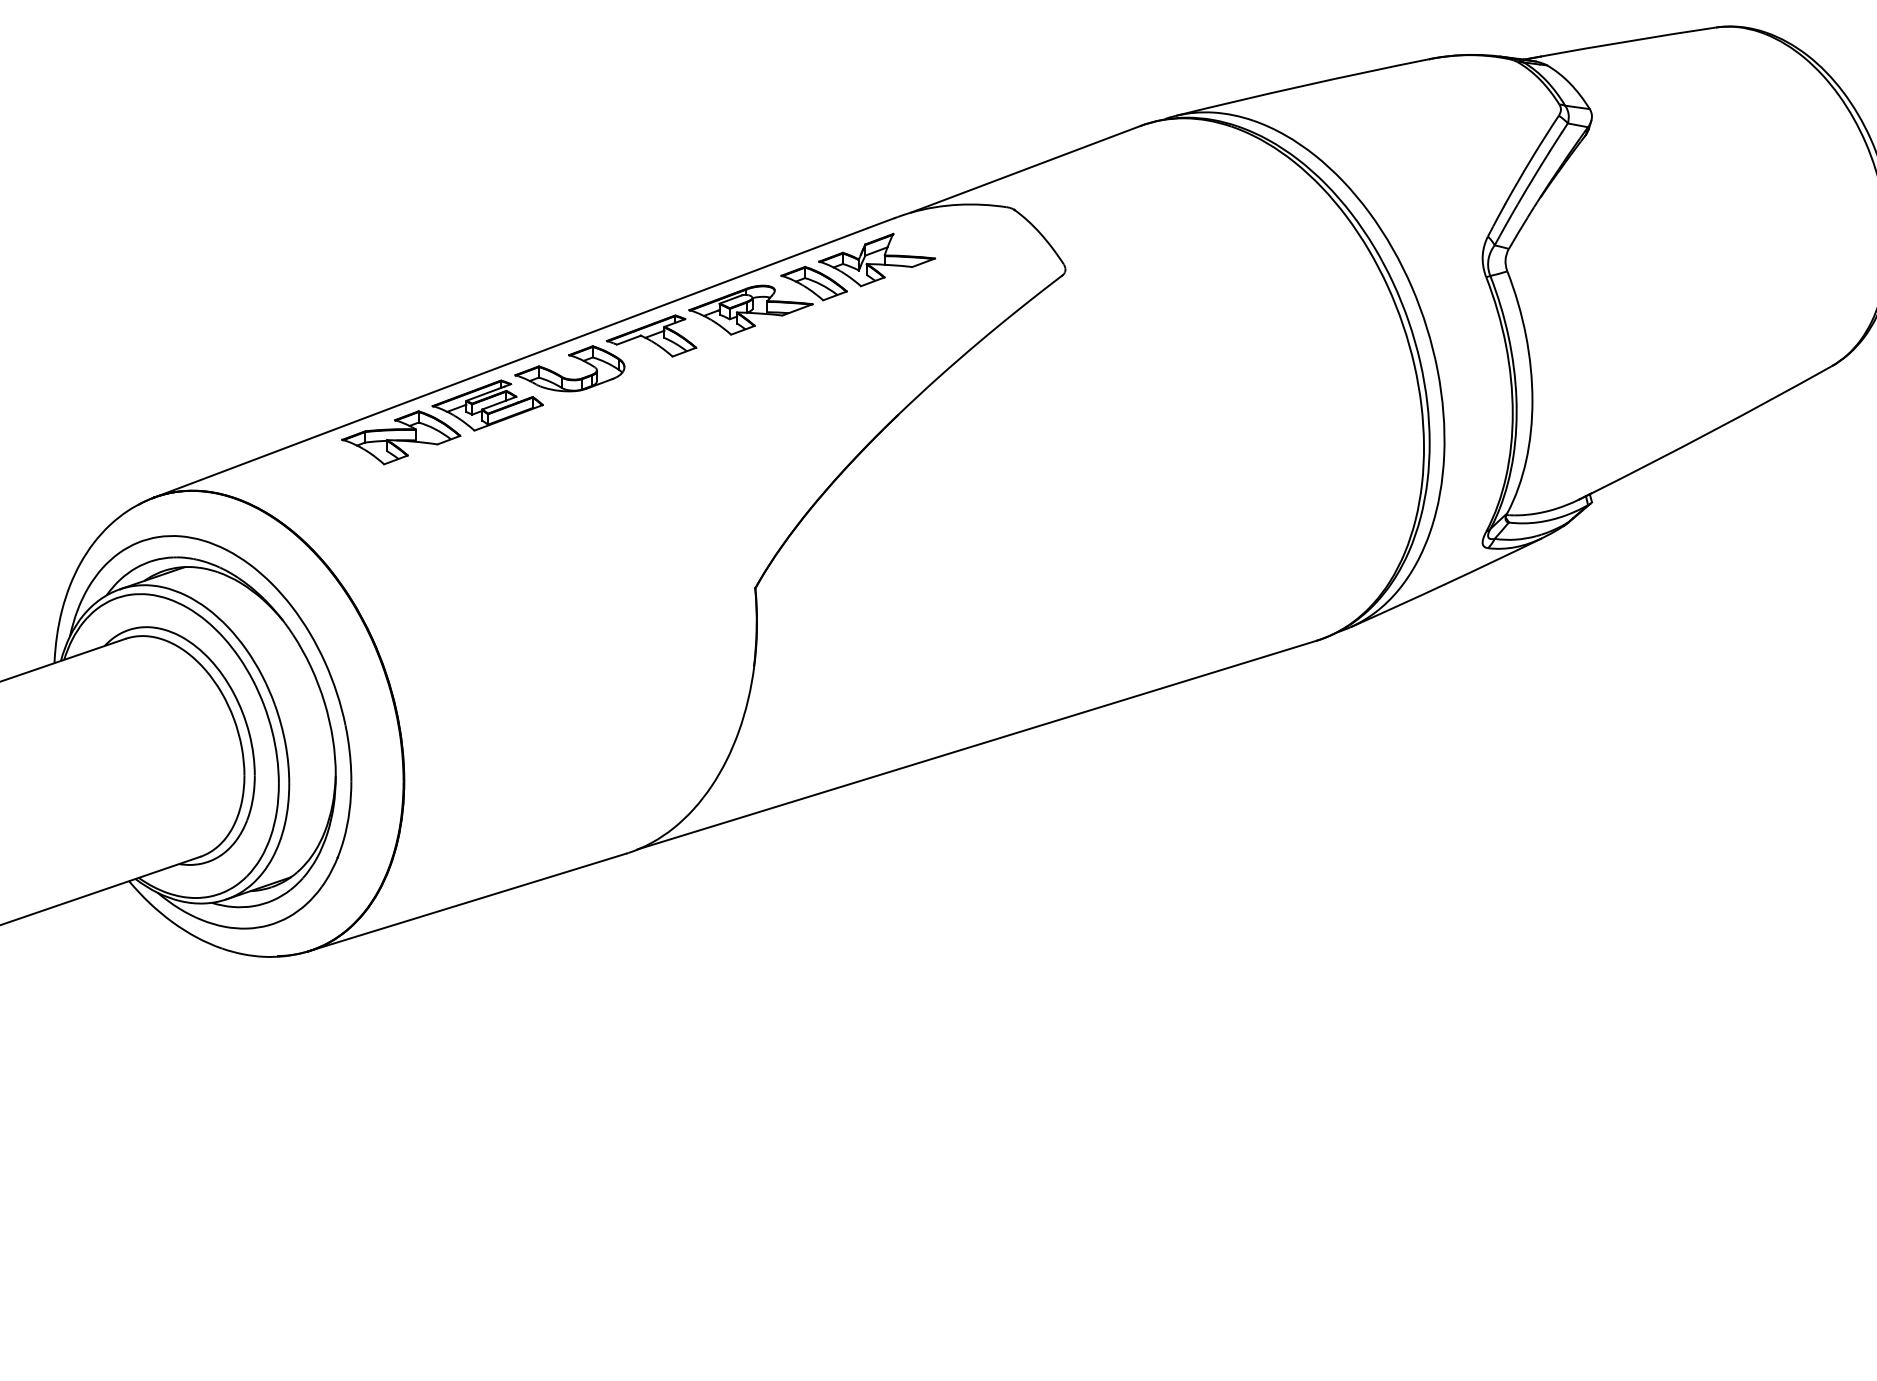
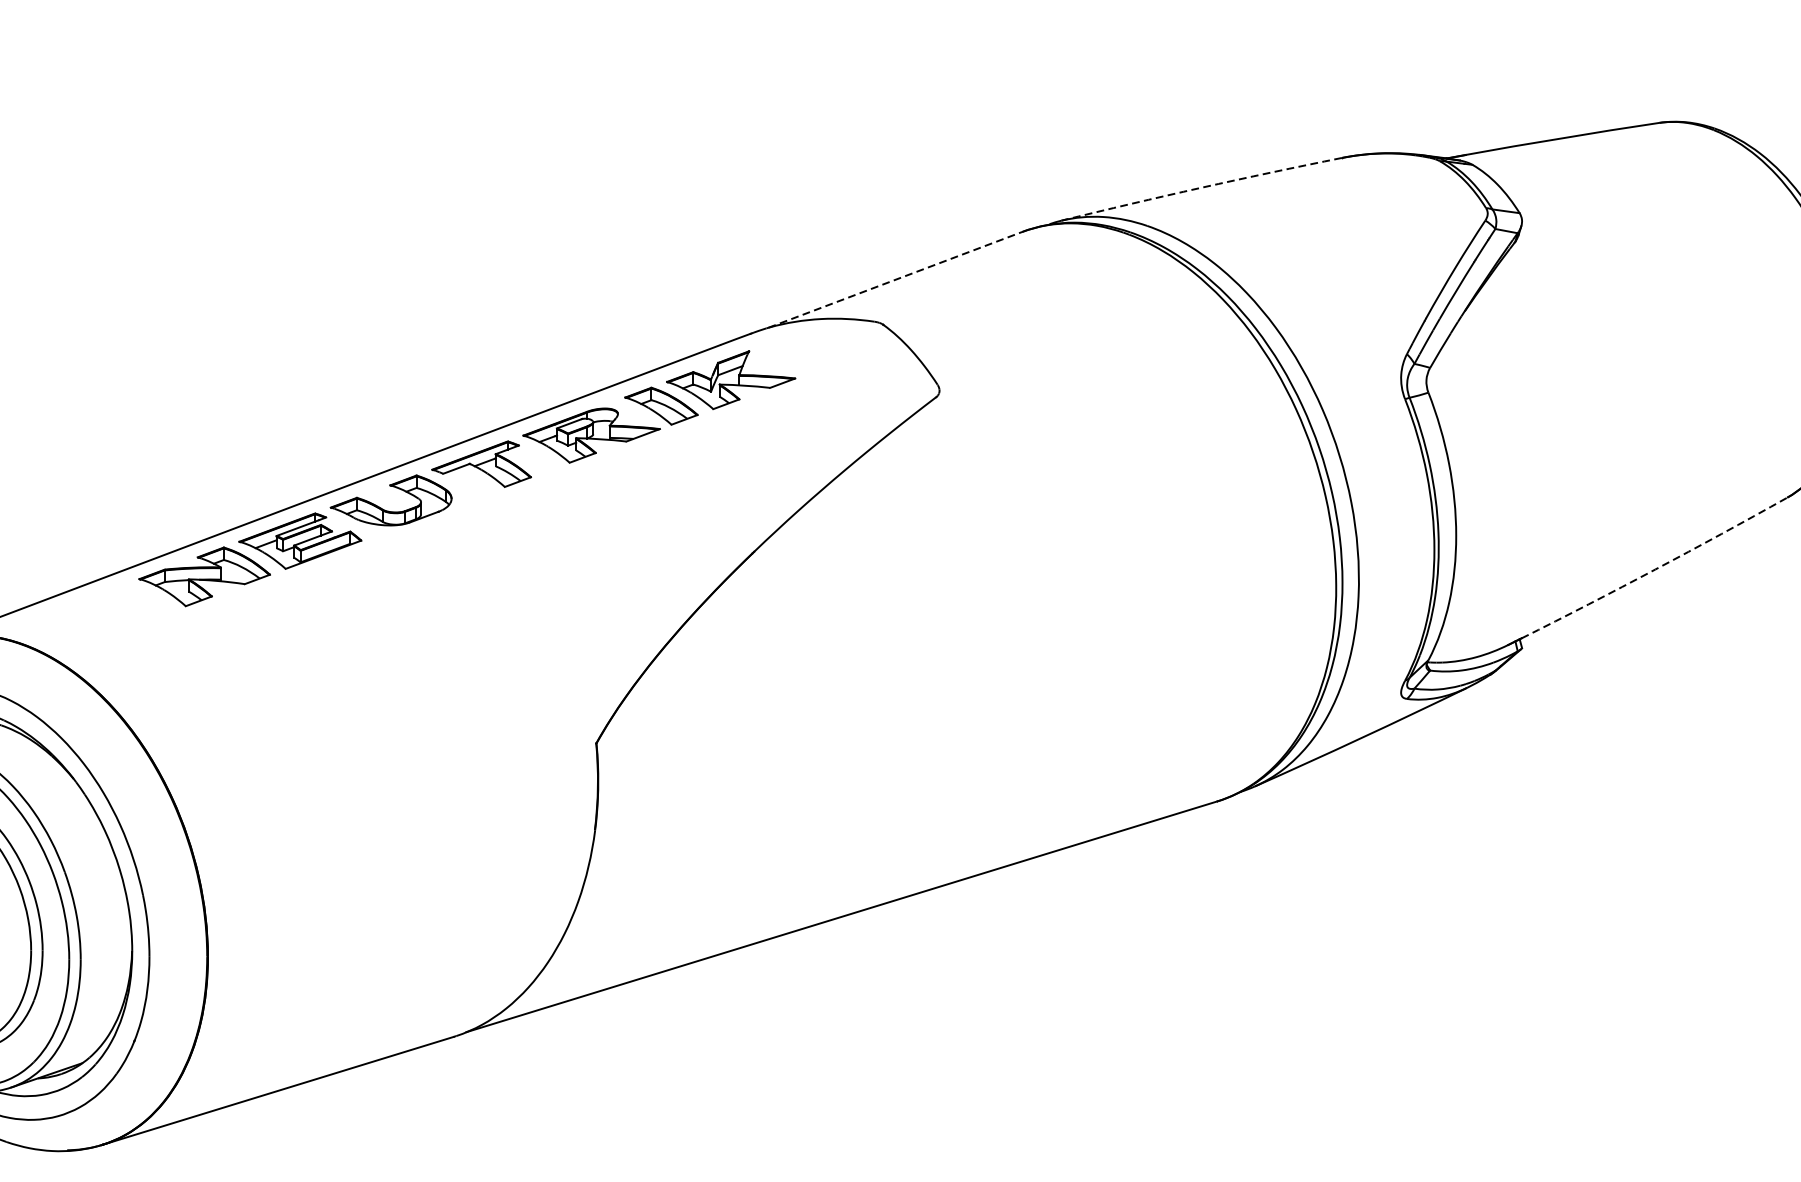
arc: (1302, 86) -> (1201, 188), solid -> dashed
line: (1025, 169) -> (895, 279), solid -> dashed
arc: (1712, 431) -> (1655, 569), solid -> dashed

